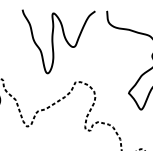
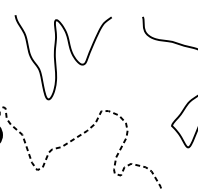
curve: (53, 41) -> (56, 57), moved

